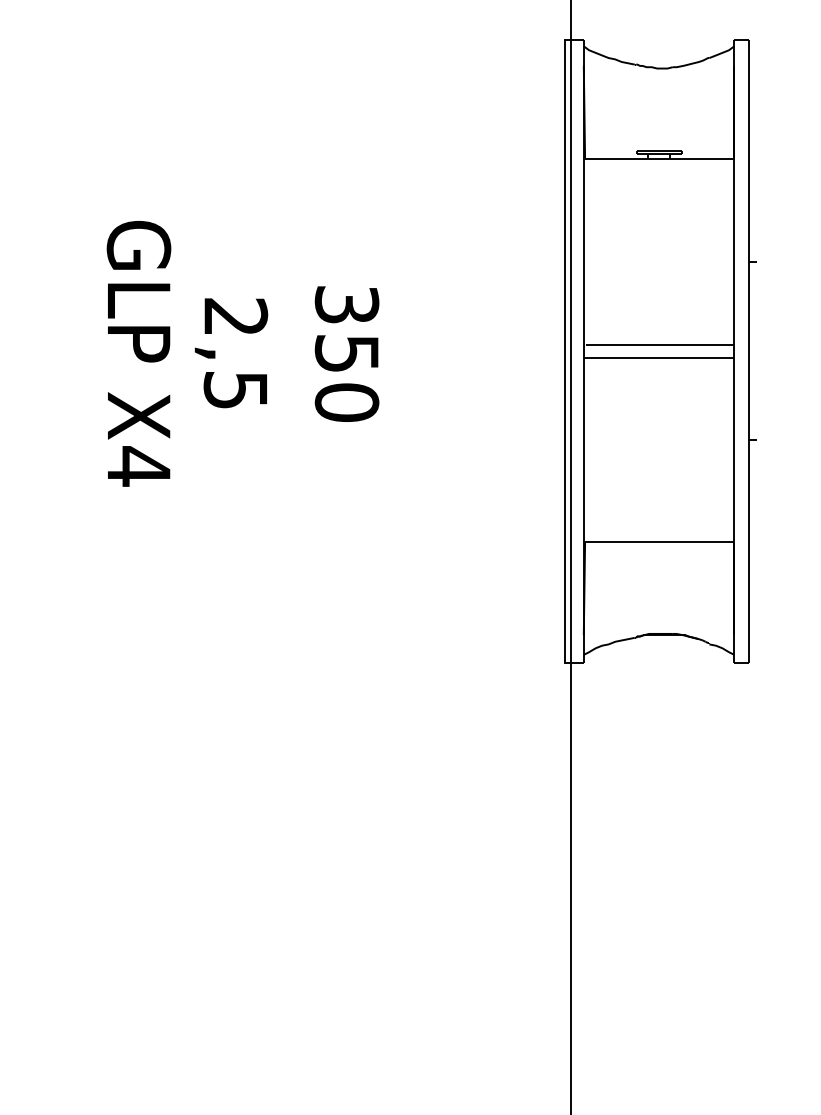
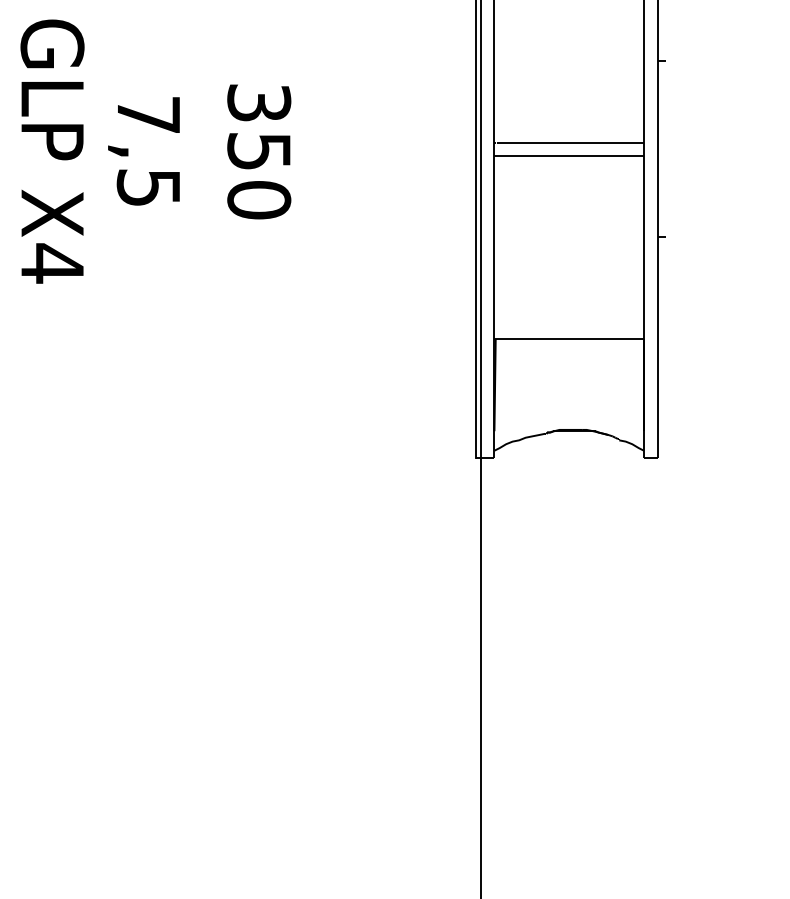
text: (236, 316) -> (149, 114), 2,5 -> 7,5

